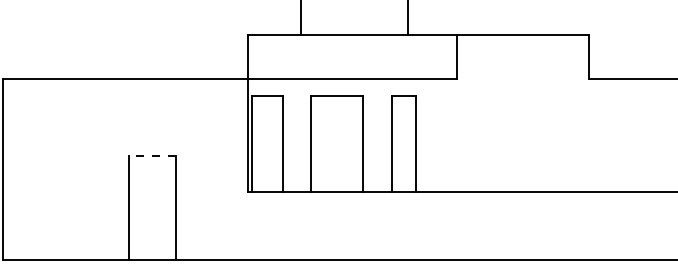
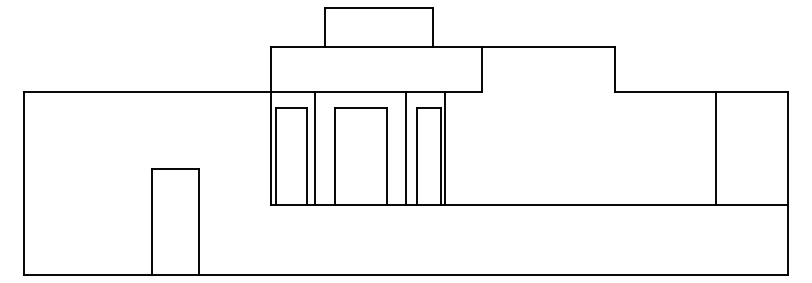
line: (291, 135) -> (315, 148), added
line: (381, 135) -> (406, 148), added
line: (420, 135) -> (445, 148), added
line: (151, 156) -> (174, 169), dashed -> solid

